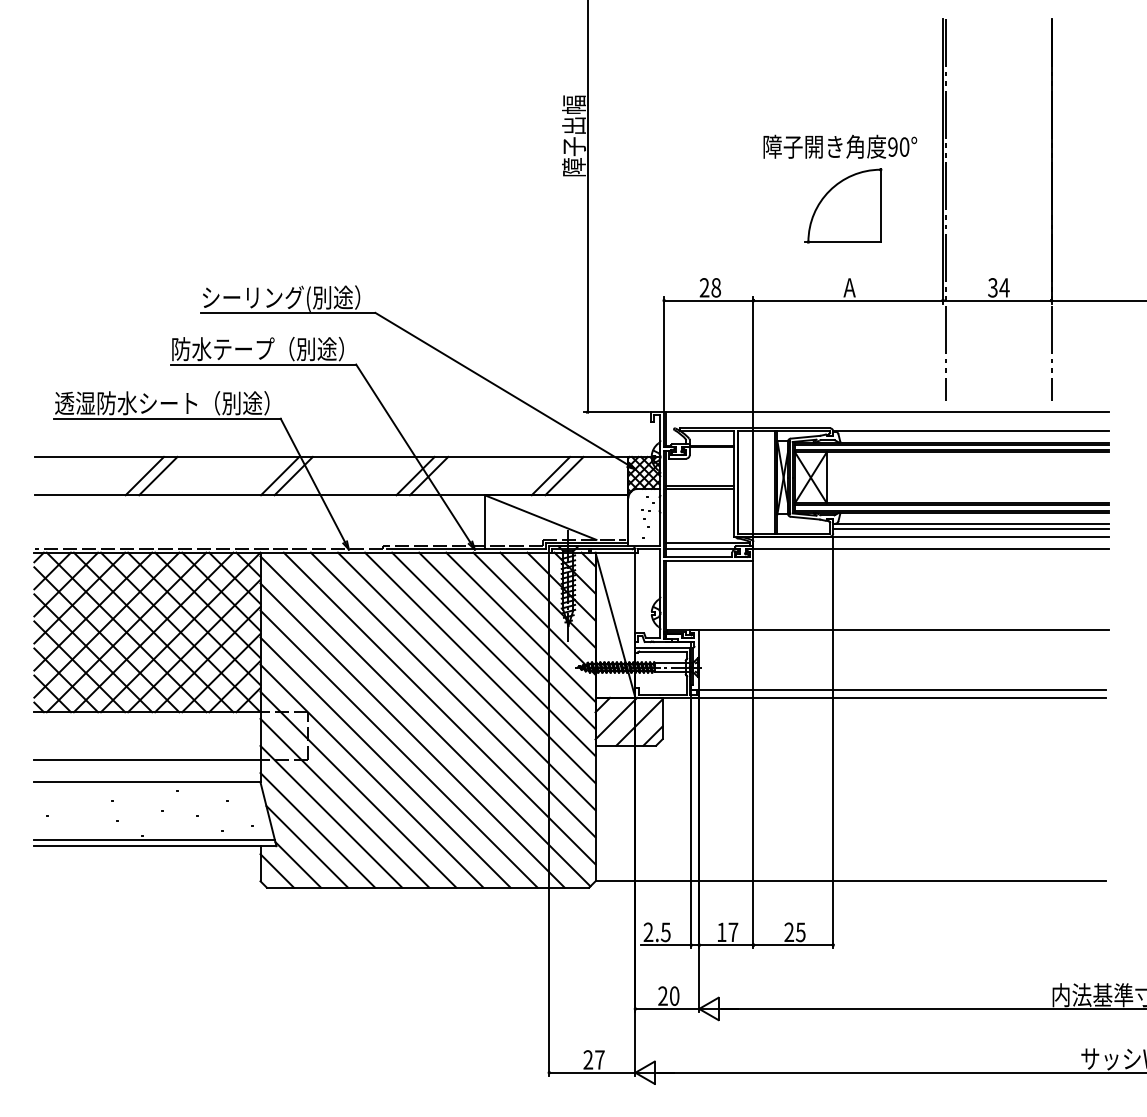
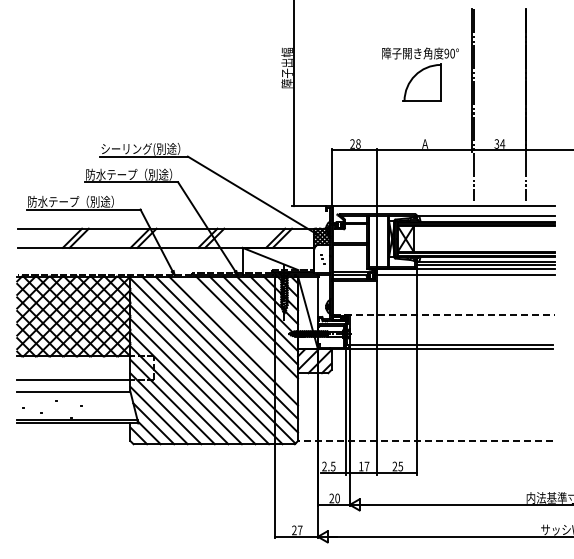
part: (840, 188) -> (420, 74), moved
text: (160, 402) -> (80, 201), 透湿防水シート（別途） -> 防水テープ（別途）
line: (888, 630) -> (444, 315), solid -> dashed
line: (480, 666) -> (240, 333), removed
line: (850, 882) -> (425, 441), solid -> dashed

